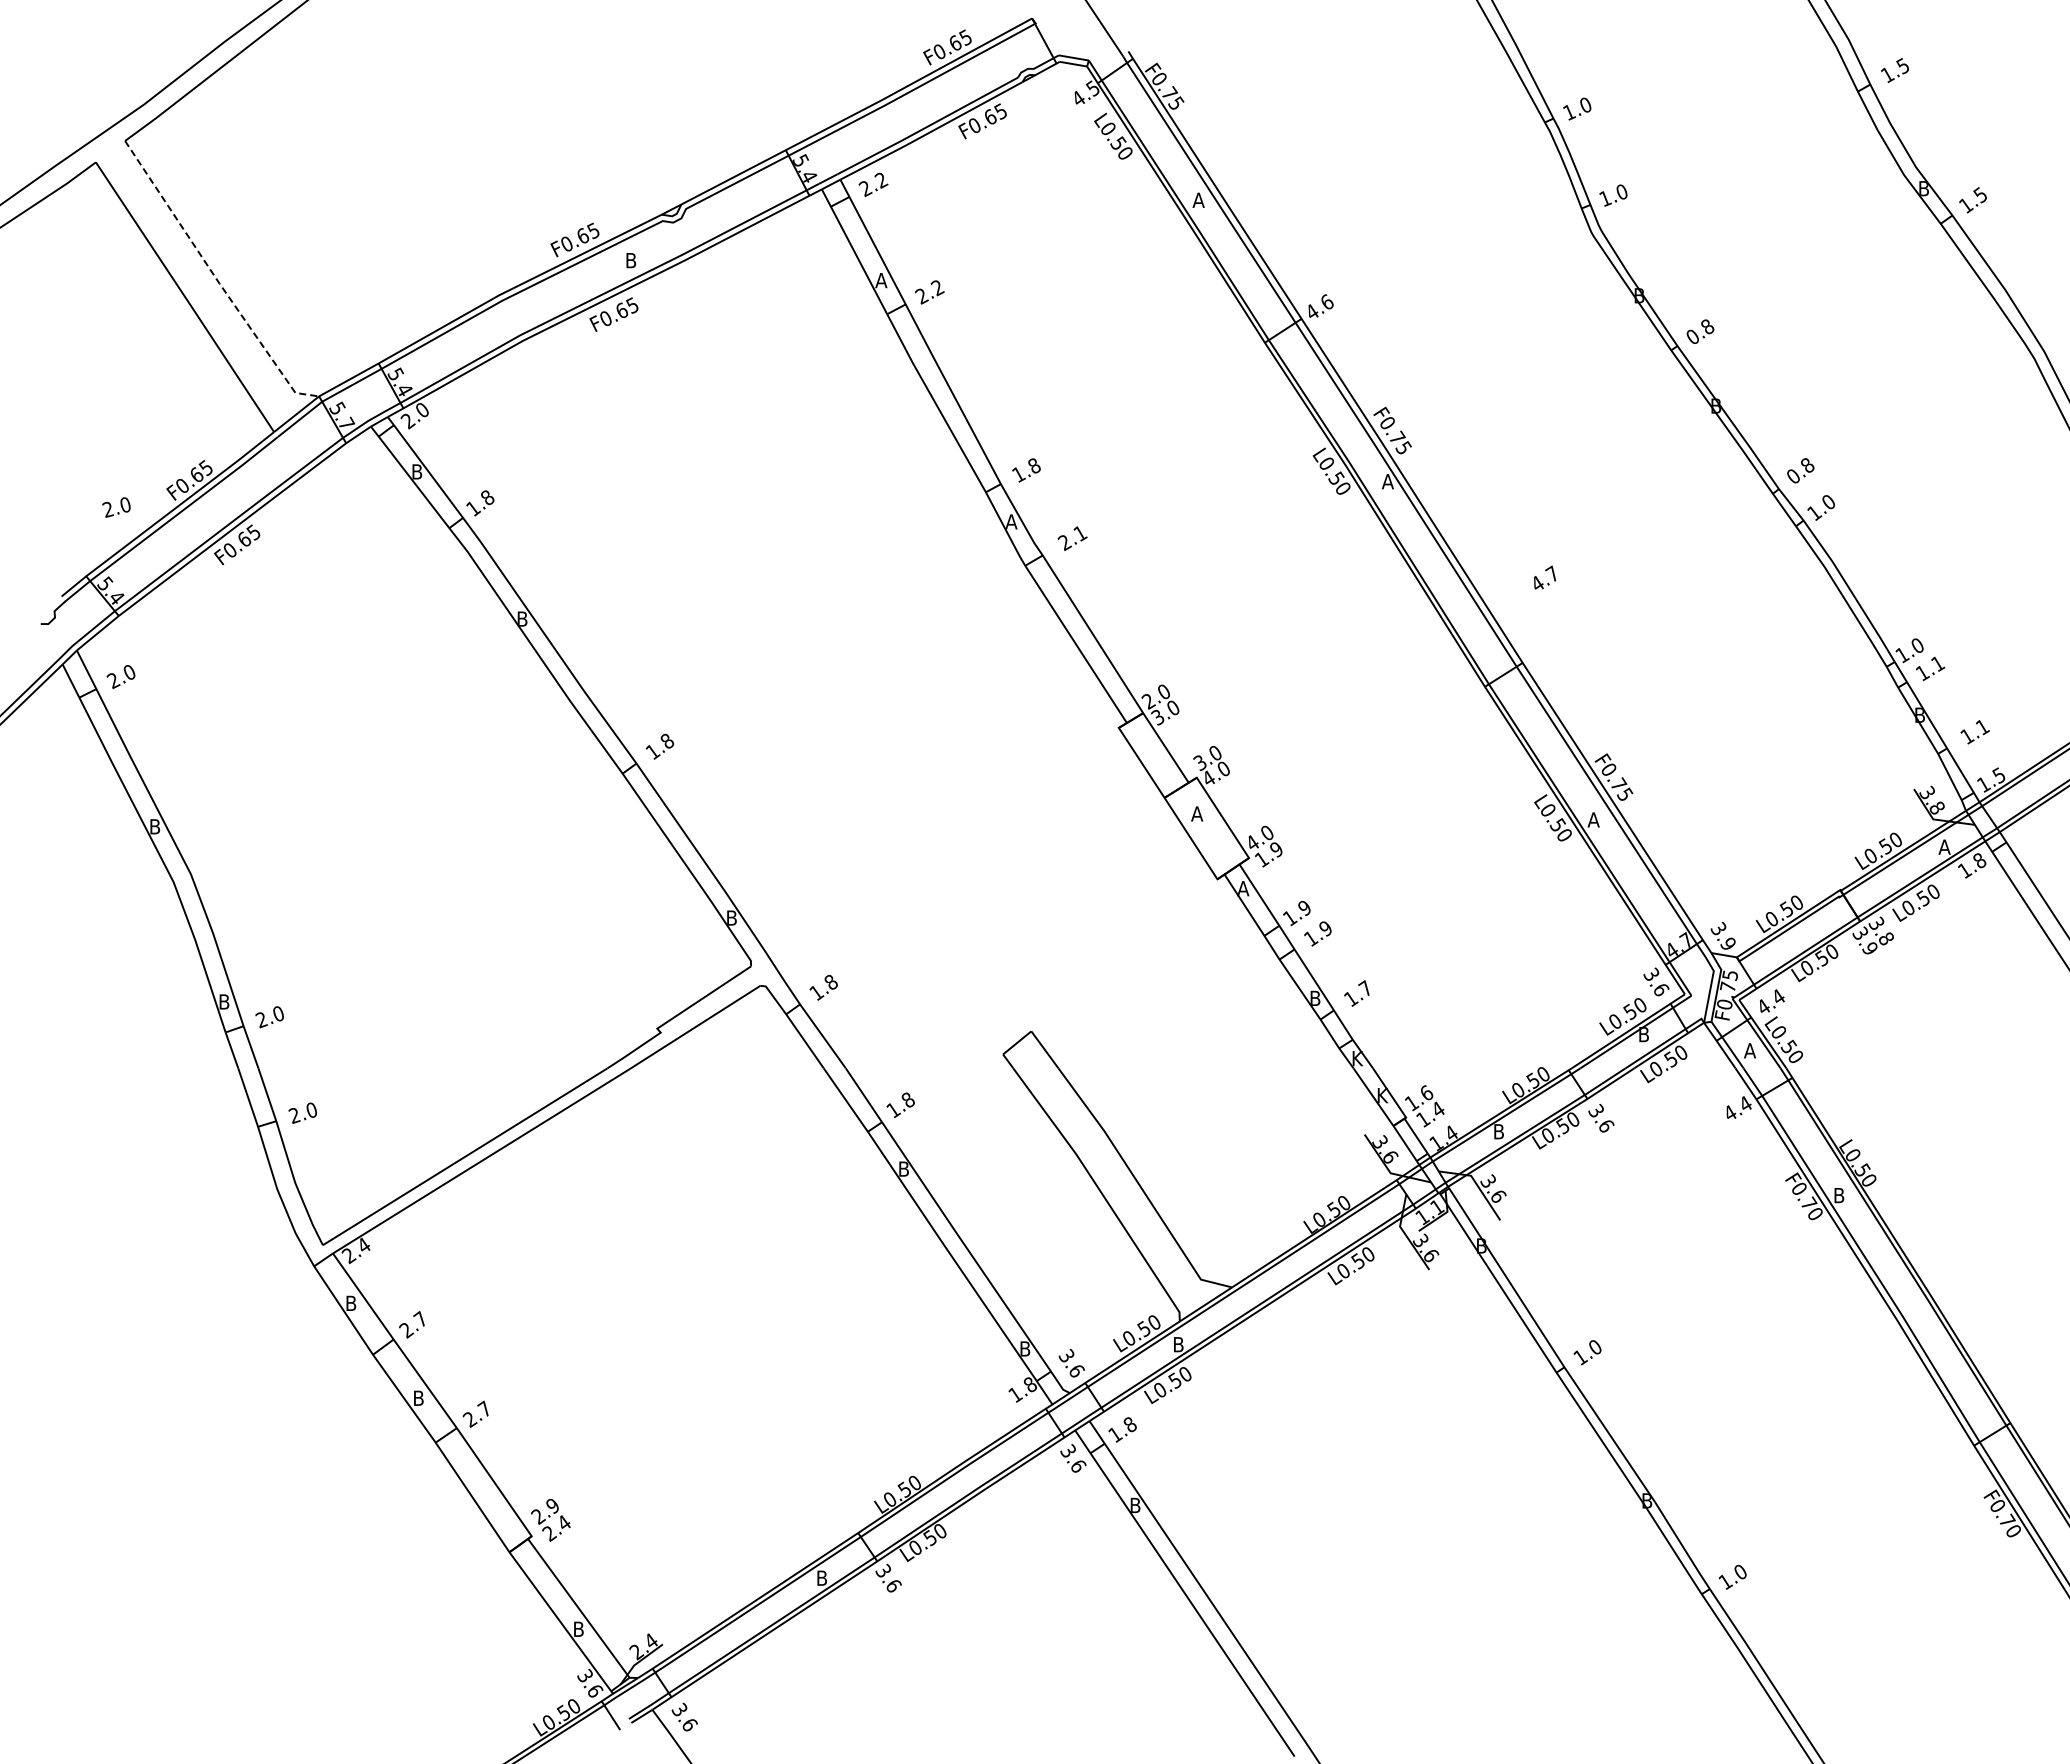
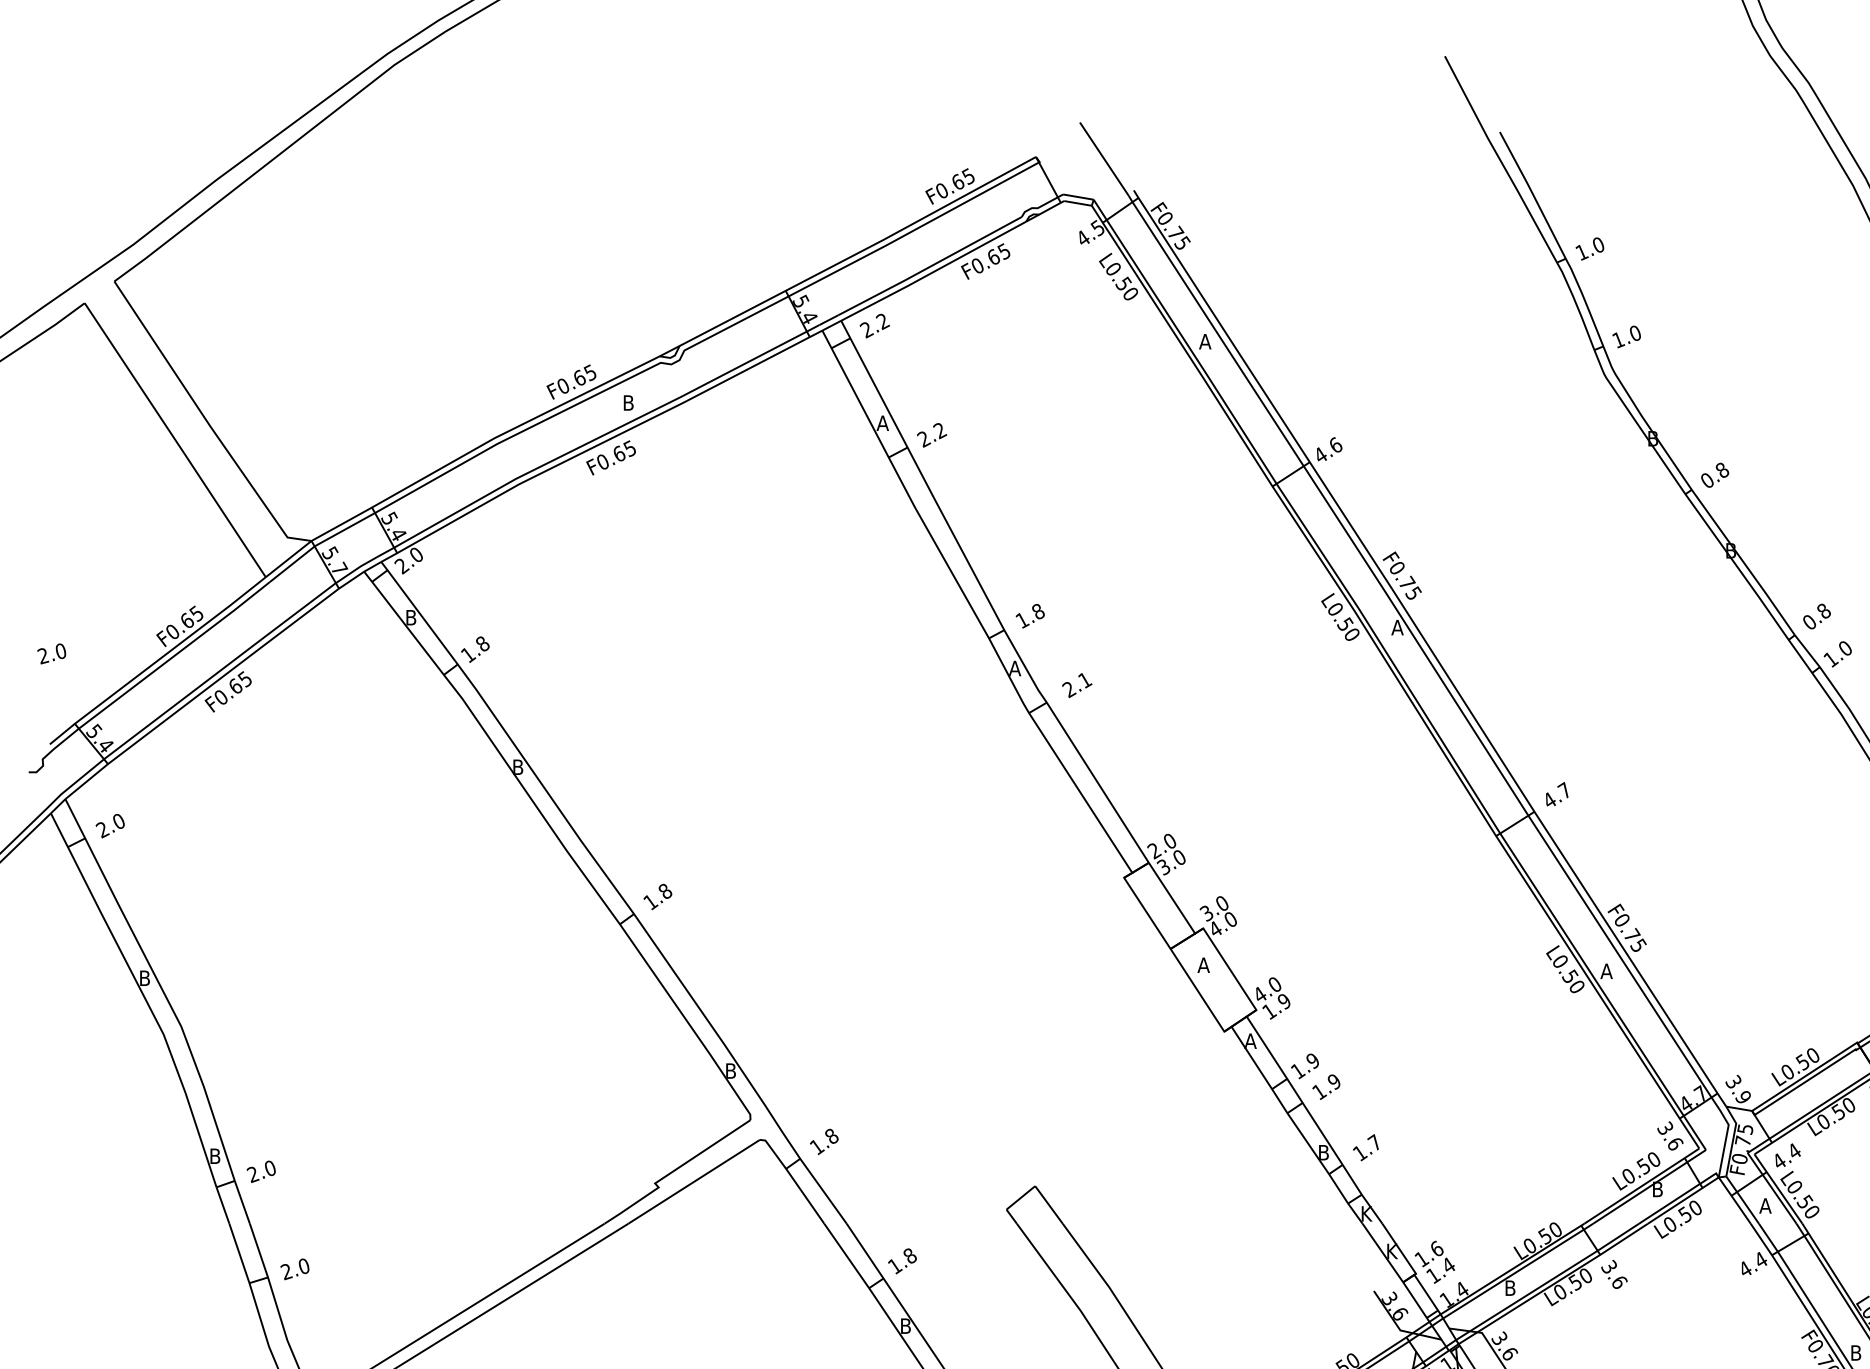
line: (216, 278) -> (207, 421), dashed -> solid
text: (116, 507) -> (51, 653), moved
text: (1545, 577) -> (1557, 794), moved

